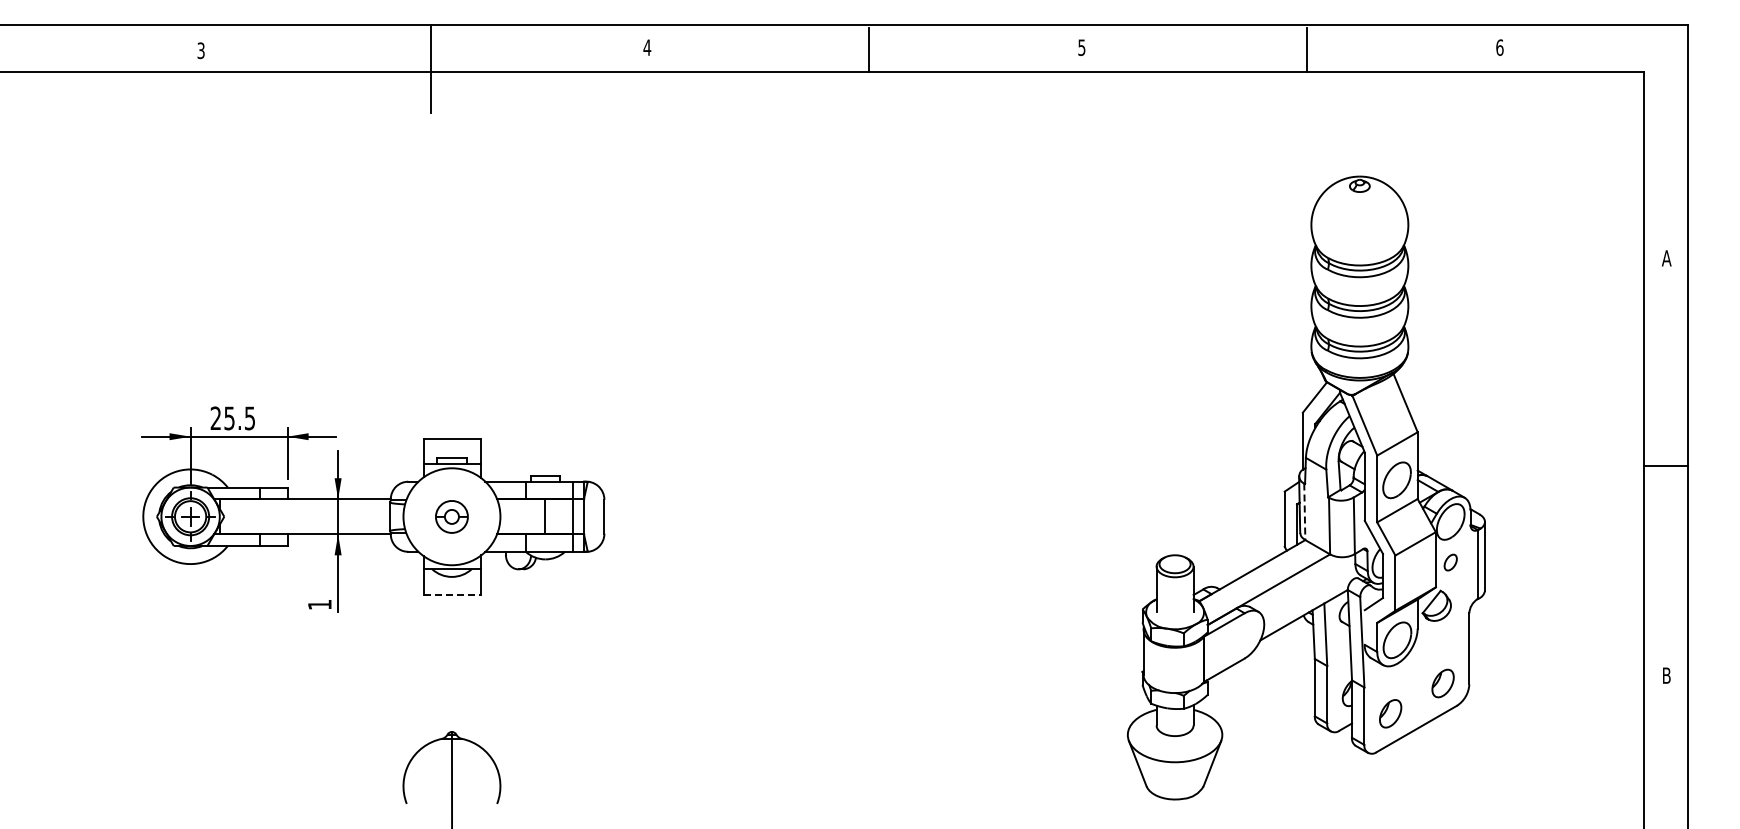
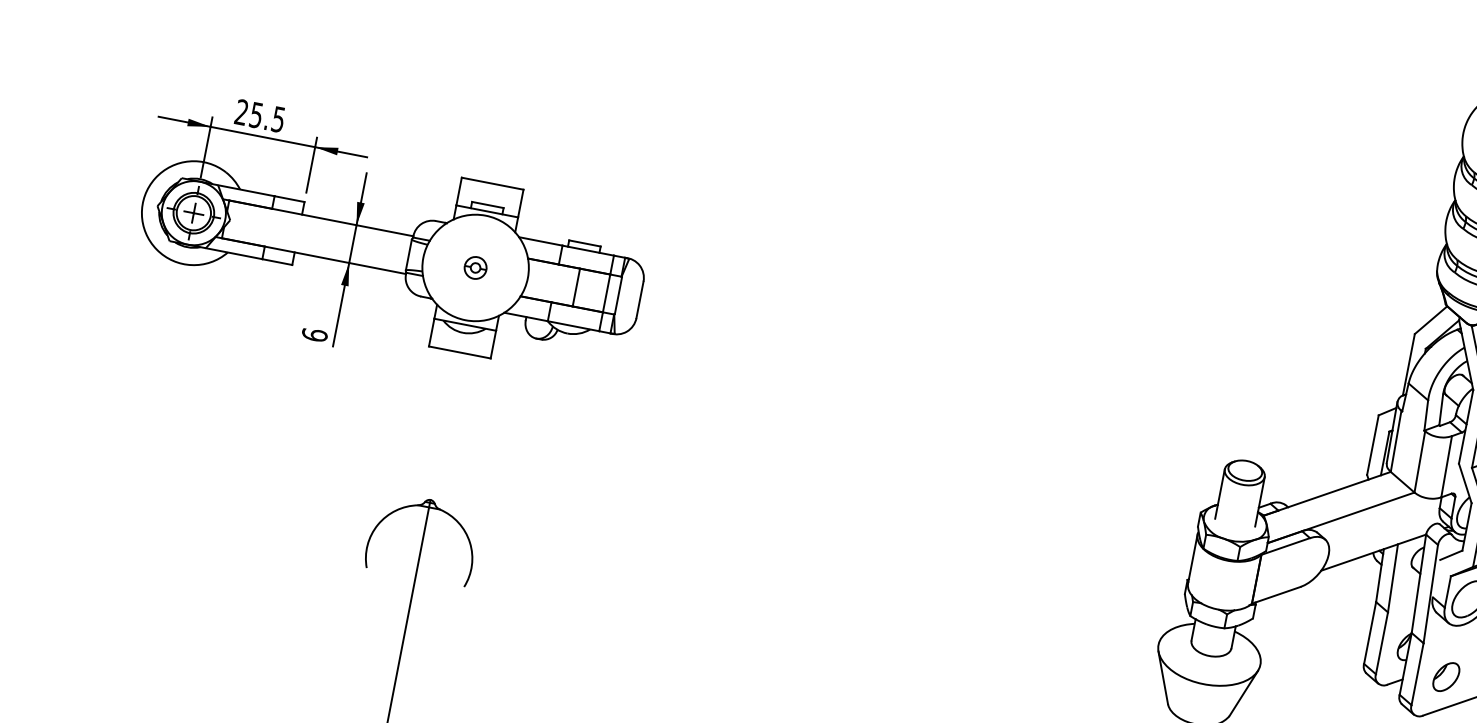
line: (1304, 512) -> (1395, 442), dashed -> solid
part: (451, 516) -> (475, 267), size x0.62
line: (452, 595) -> (459, 352), dashed -> solid
text: (319, 604) -> (314, 334), 1 -> 6

